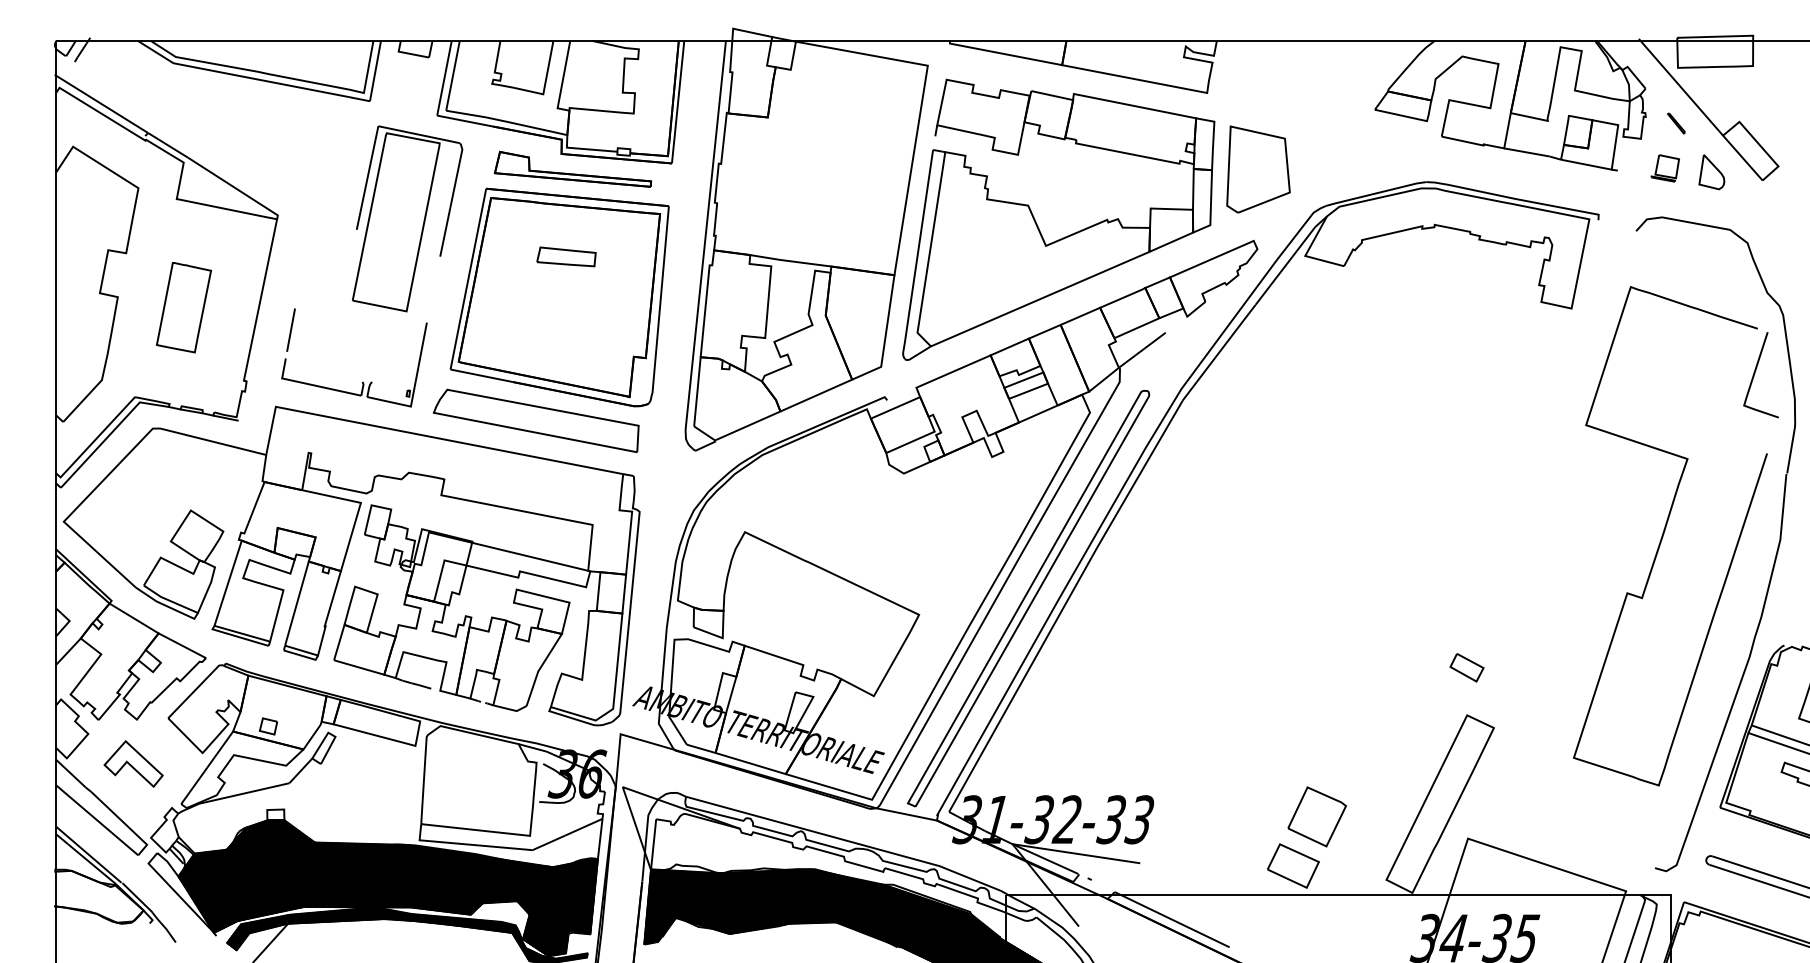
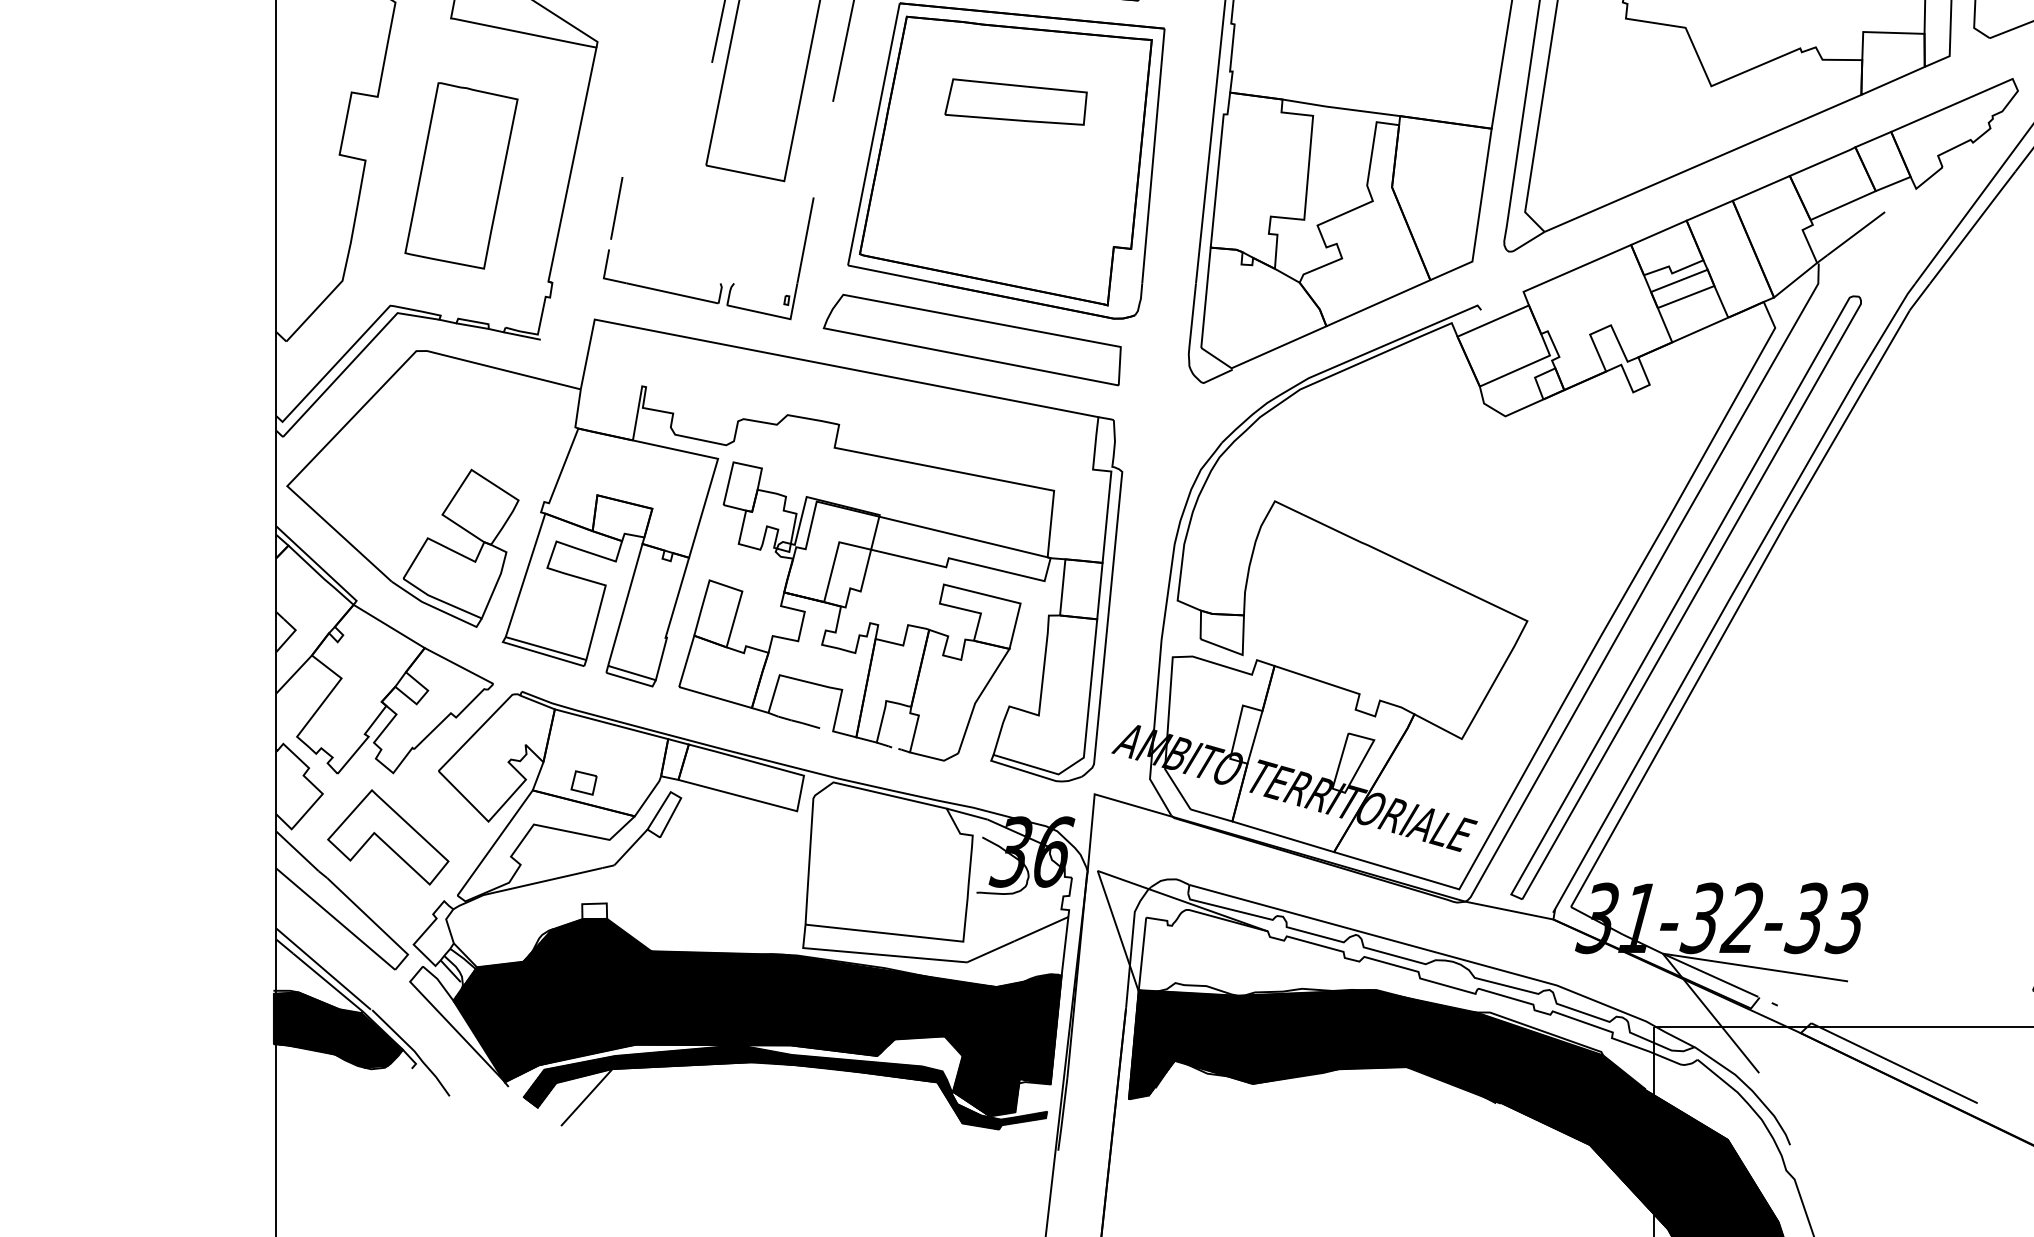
part: (566, 256) -> (1016, 101), size x1.67
part: (183, 307) -> (460, 175), size x1.43
part: (133, 763) -> (388, 836), size x1.43
hatch: (98, 896) -> (337, 1029), added

